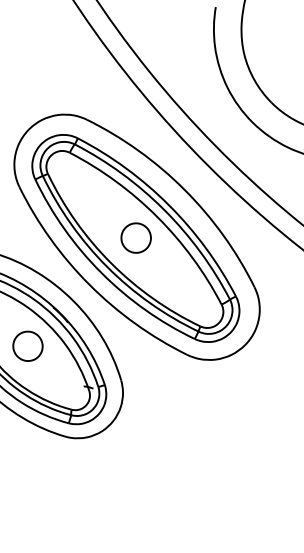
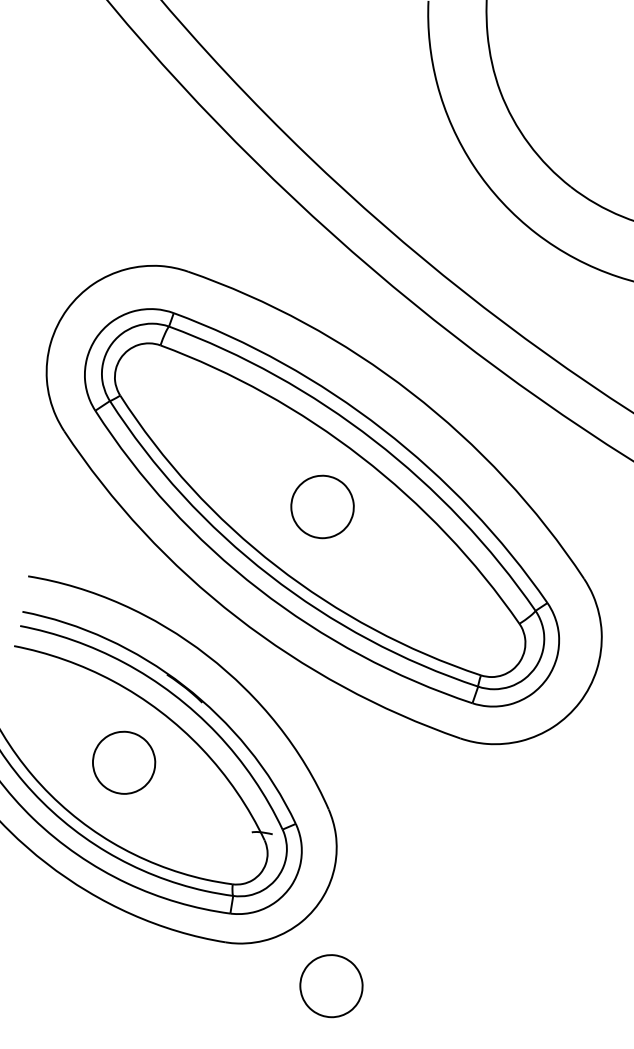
part: (111, 462) -> (330, 984), added

